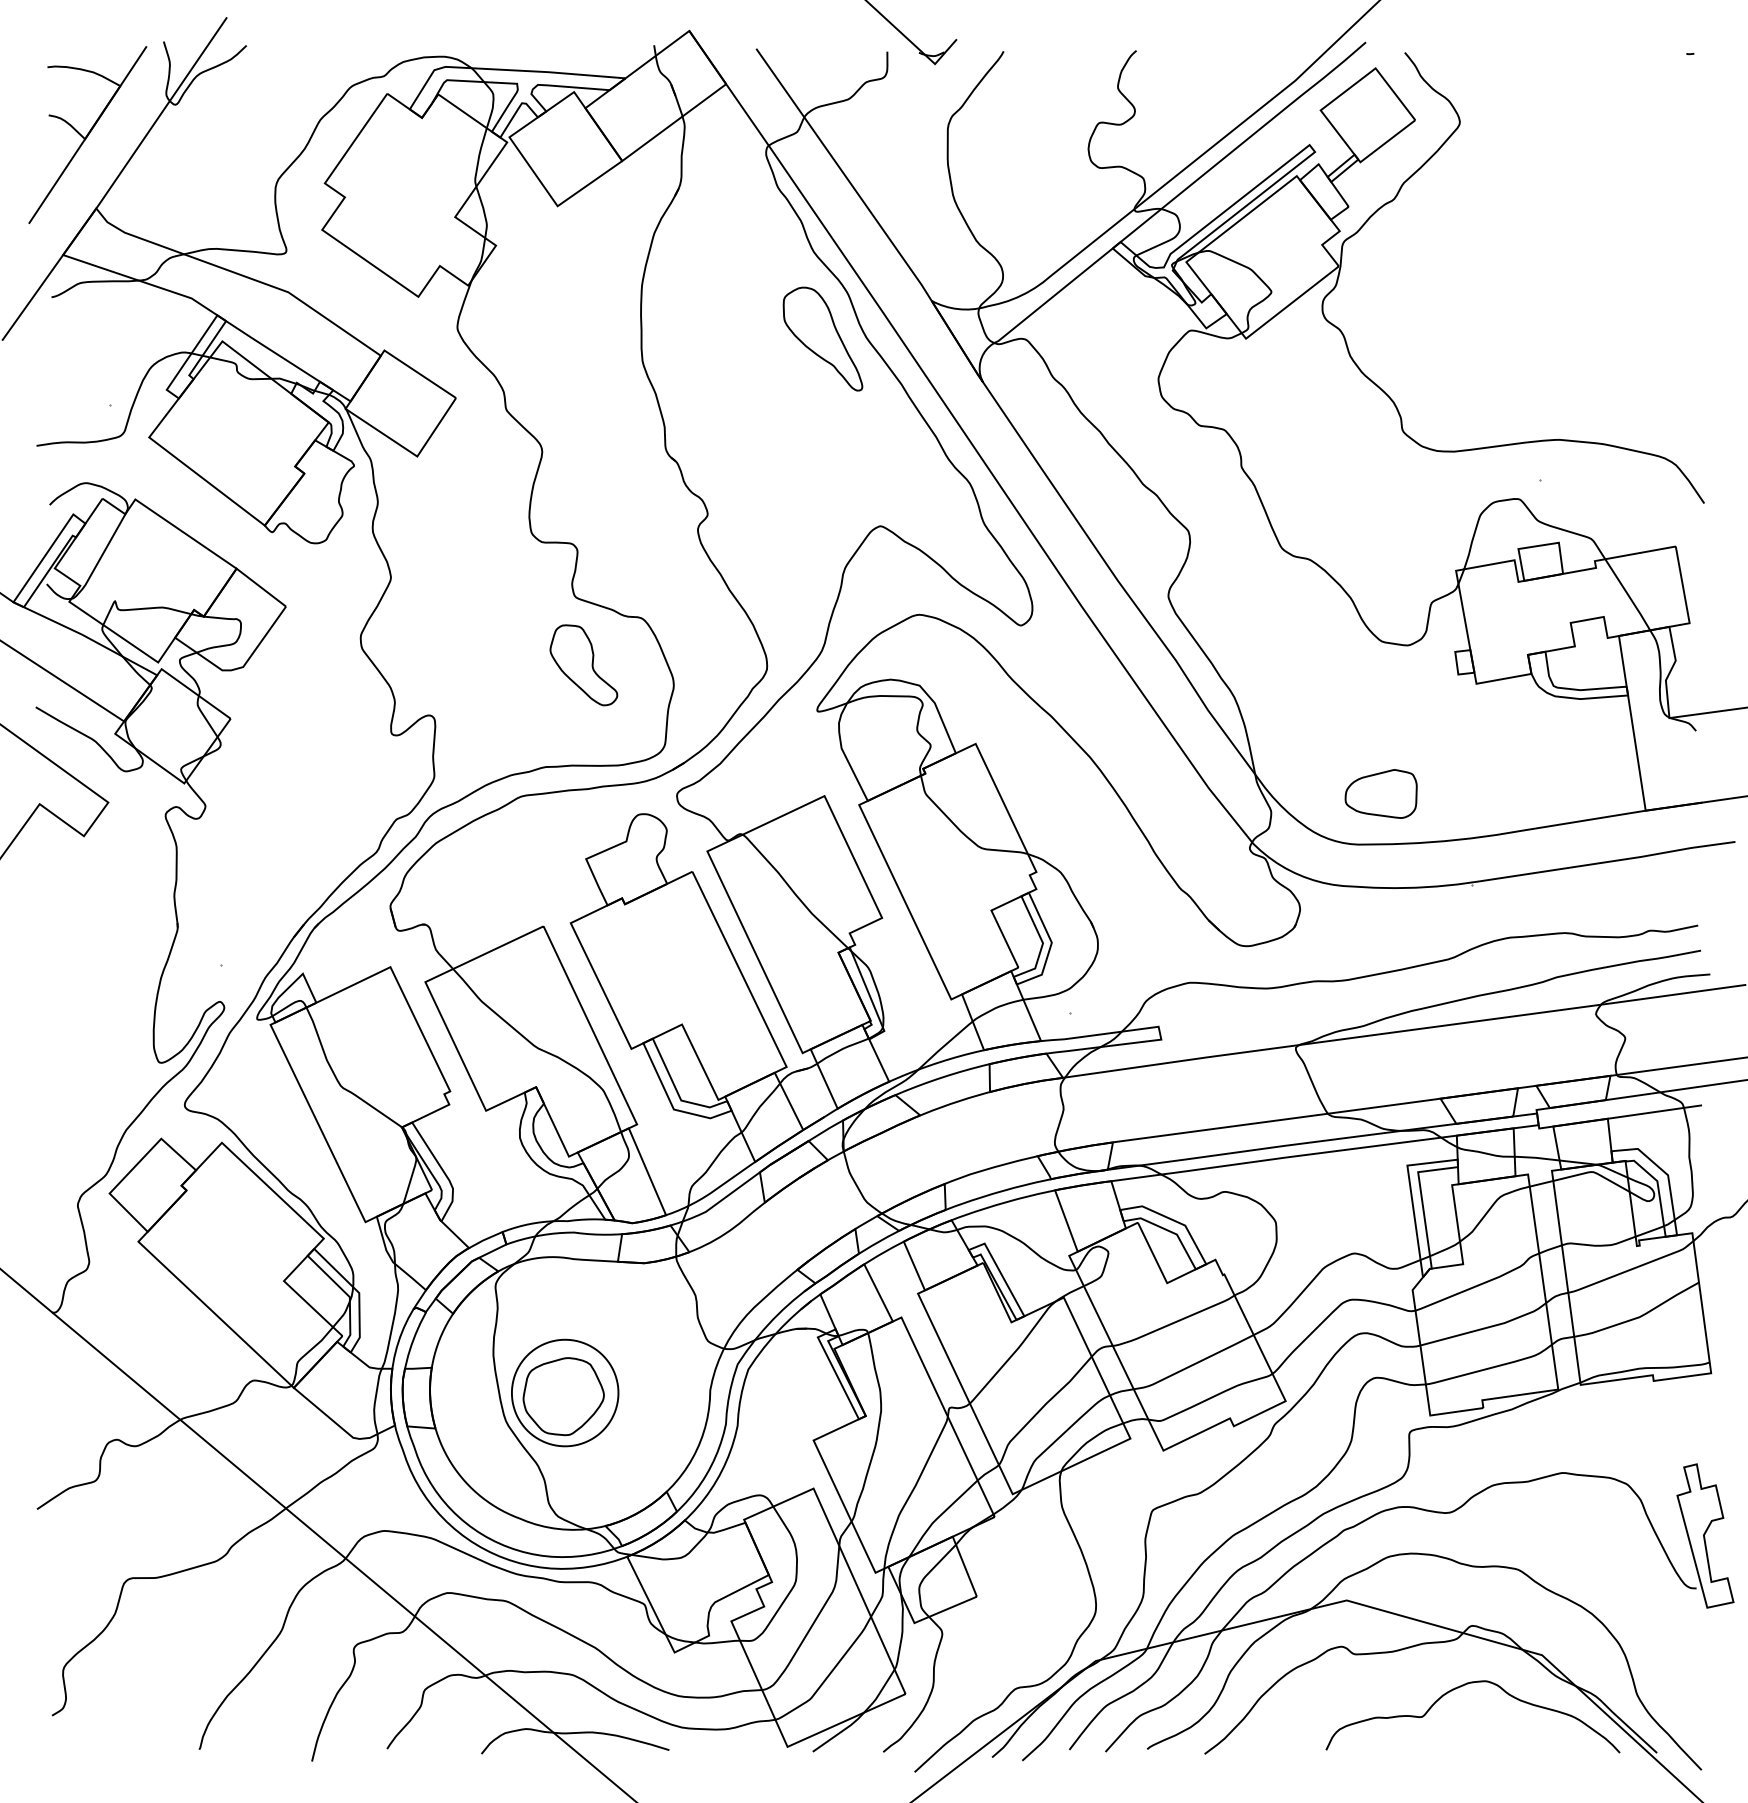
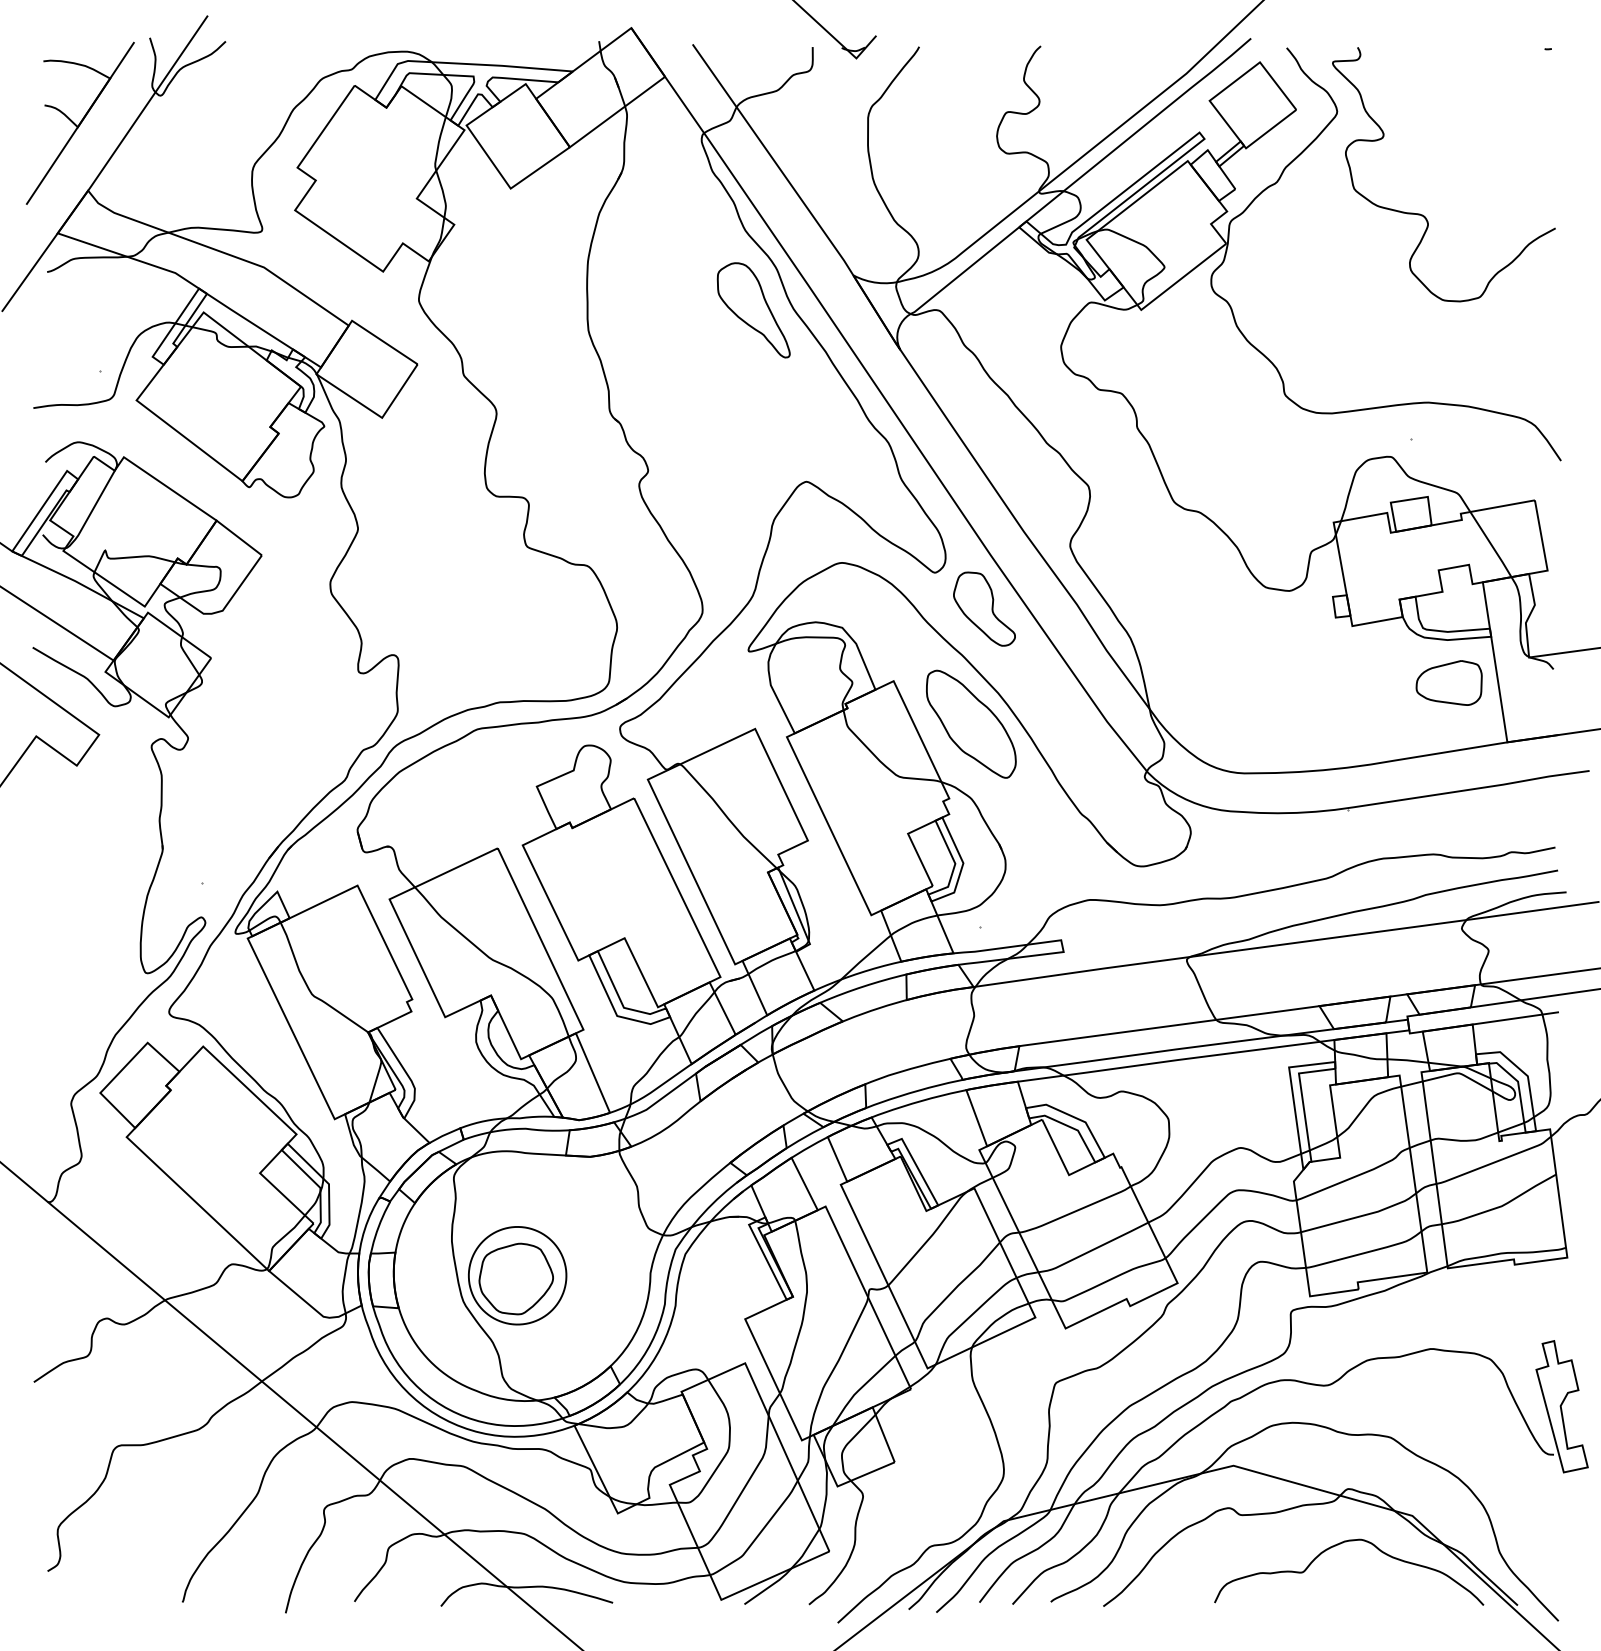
curve: (1553, 234) -> (1422, 214), added
part: (583, 665) -> (984, 609), moved
part: (1060, 790) -> (971, 723), added
part: (1380, 793) -> (1448, 682), moved

